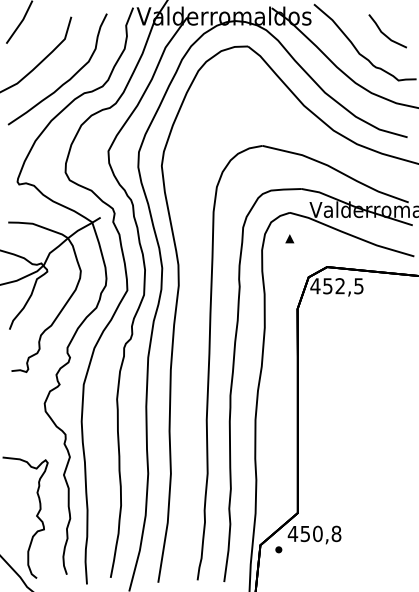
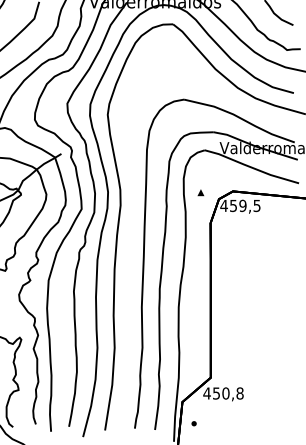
part: (289, 238) -> (200, 192), moved
text: (340, 286) -> (243, 206), 452,5 -> 459,5
part: (278, 549) -> (193, 423), moved

